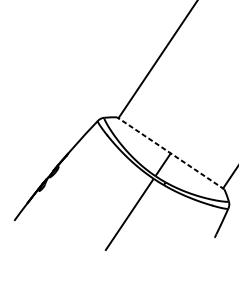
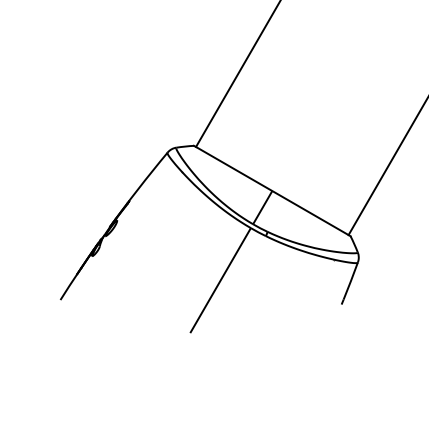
line: (170, 152) -> (271, 190), dashed -> solid

